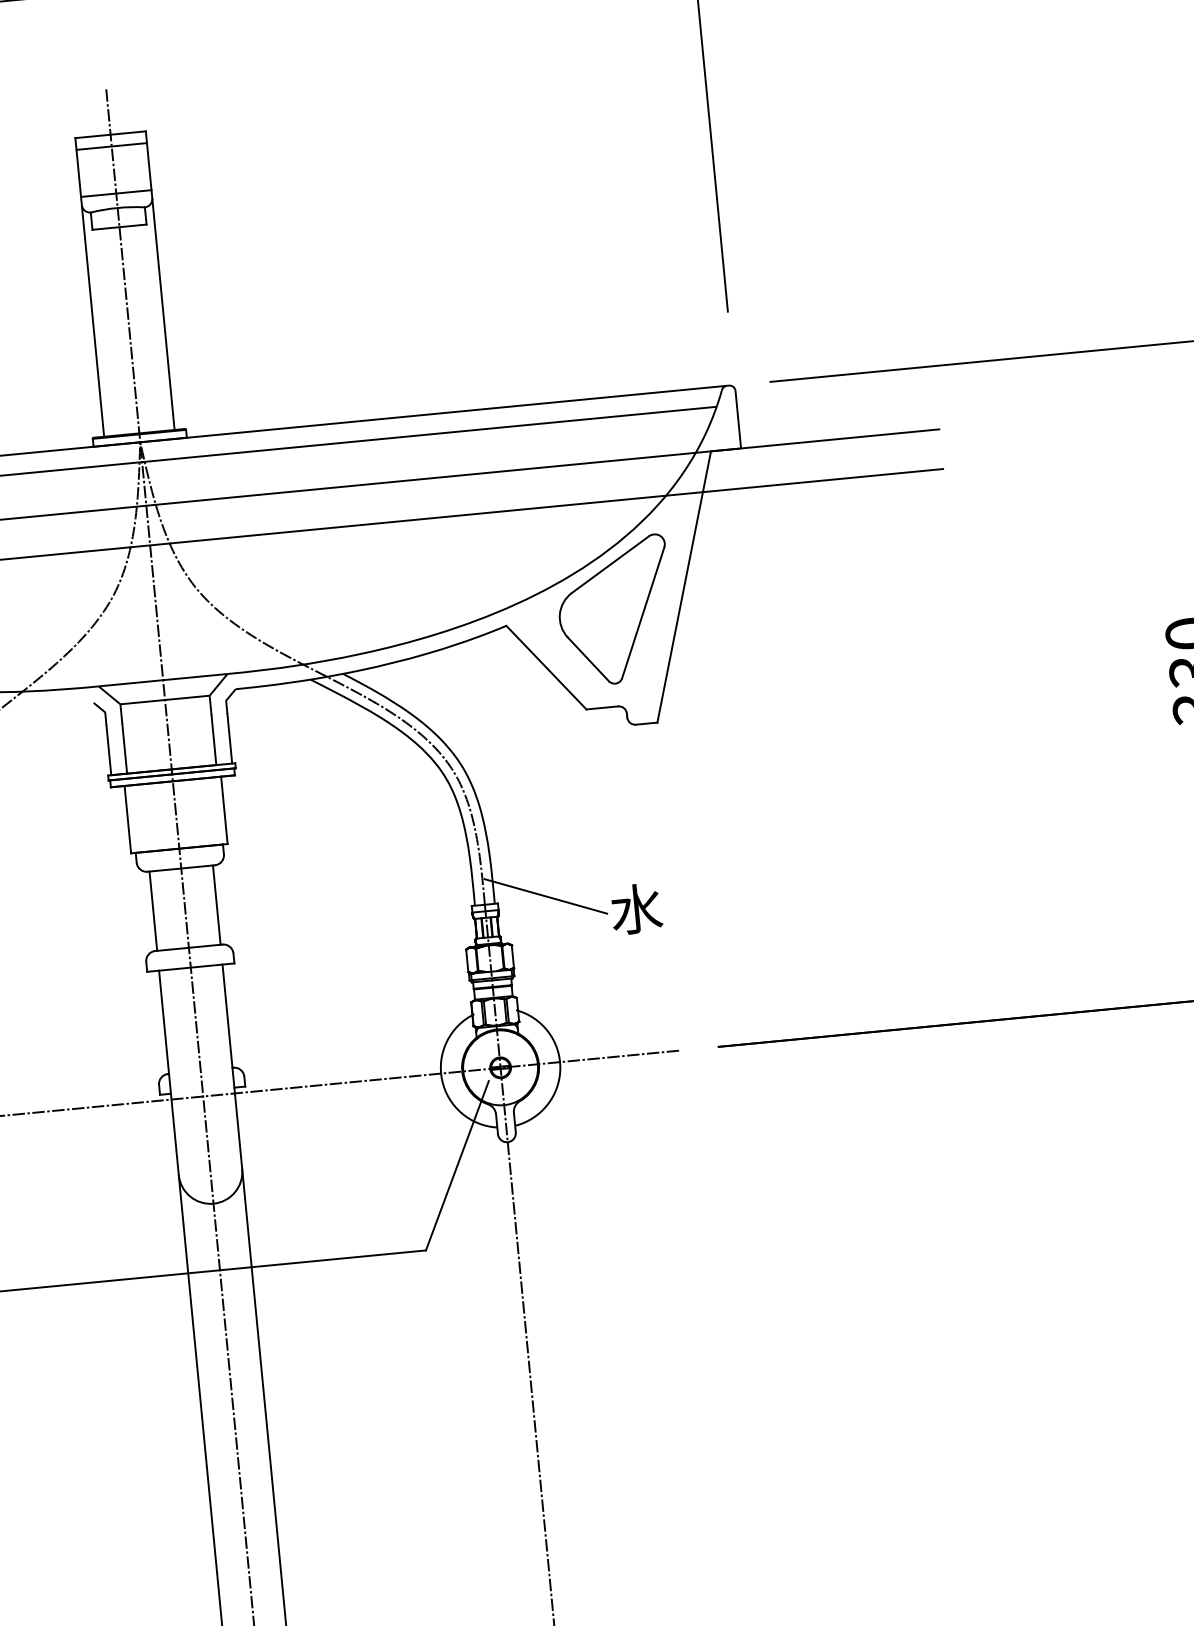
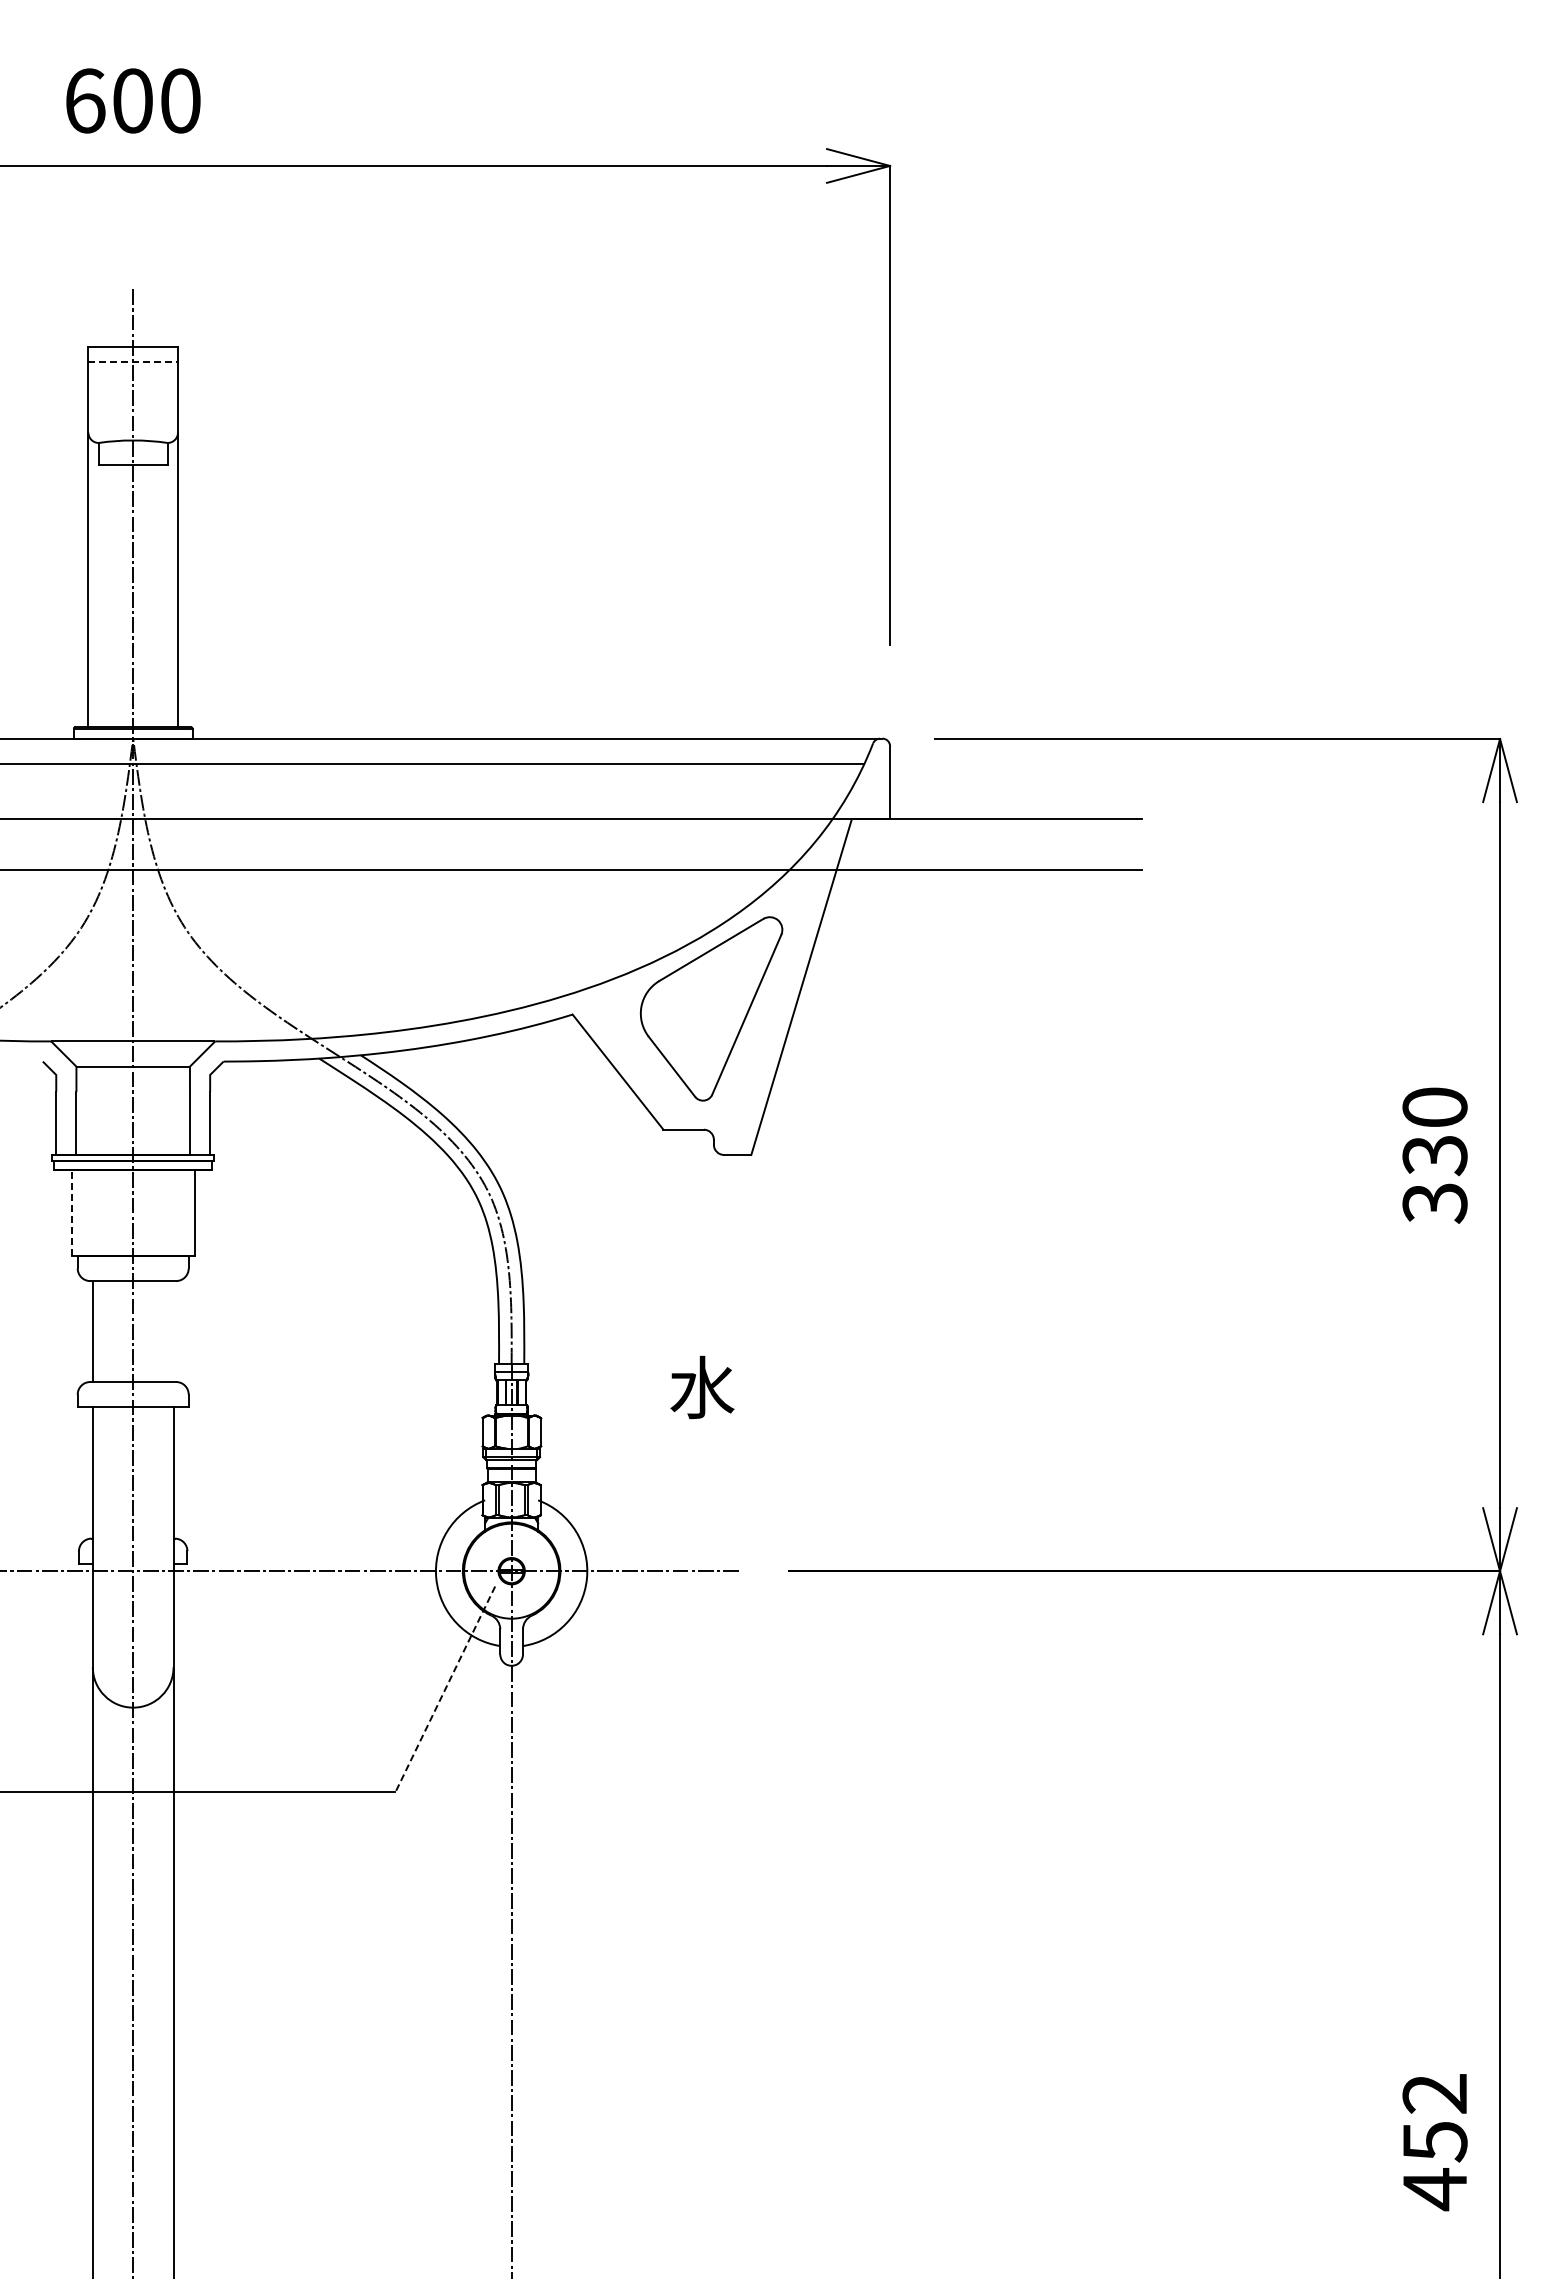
line: (112, 146) -> (133, 362), solid -> dashed
line: (116, 193) -> (133, 422), removed
line: (127, 819) -> (71, 1212), solid -> dashed
line: (545, 896) -> (589, 1360), removed
line: (216, 905) -> (173, 1331), removed
line: (457, 1165) -> (445, 1689), solid -> dashed

